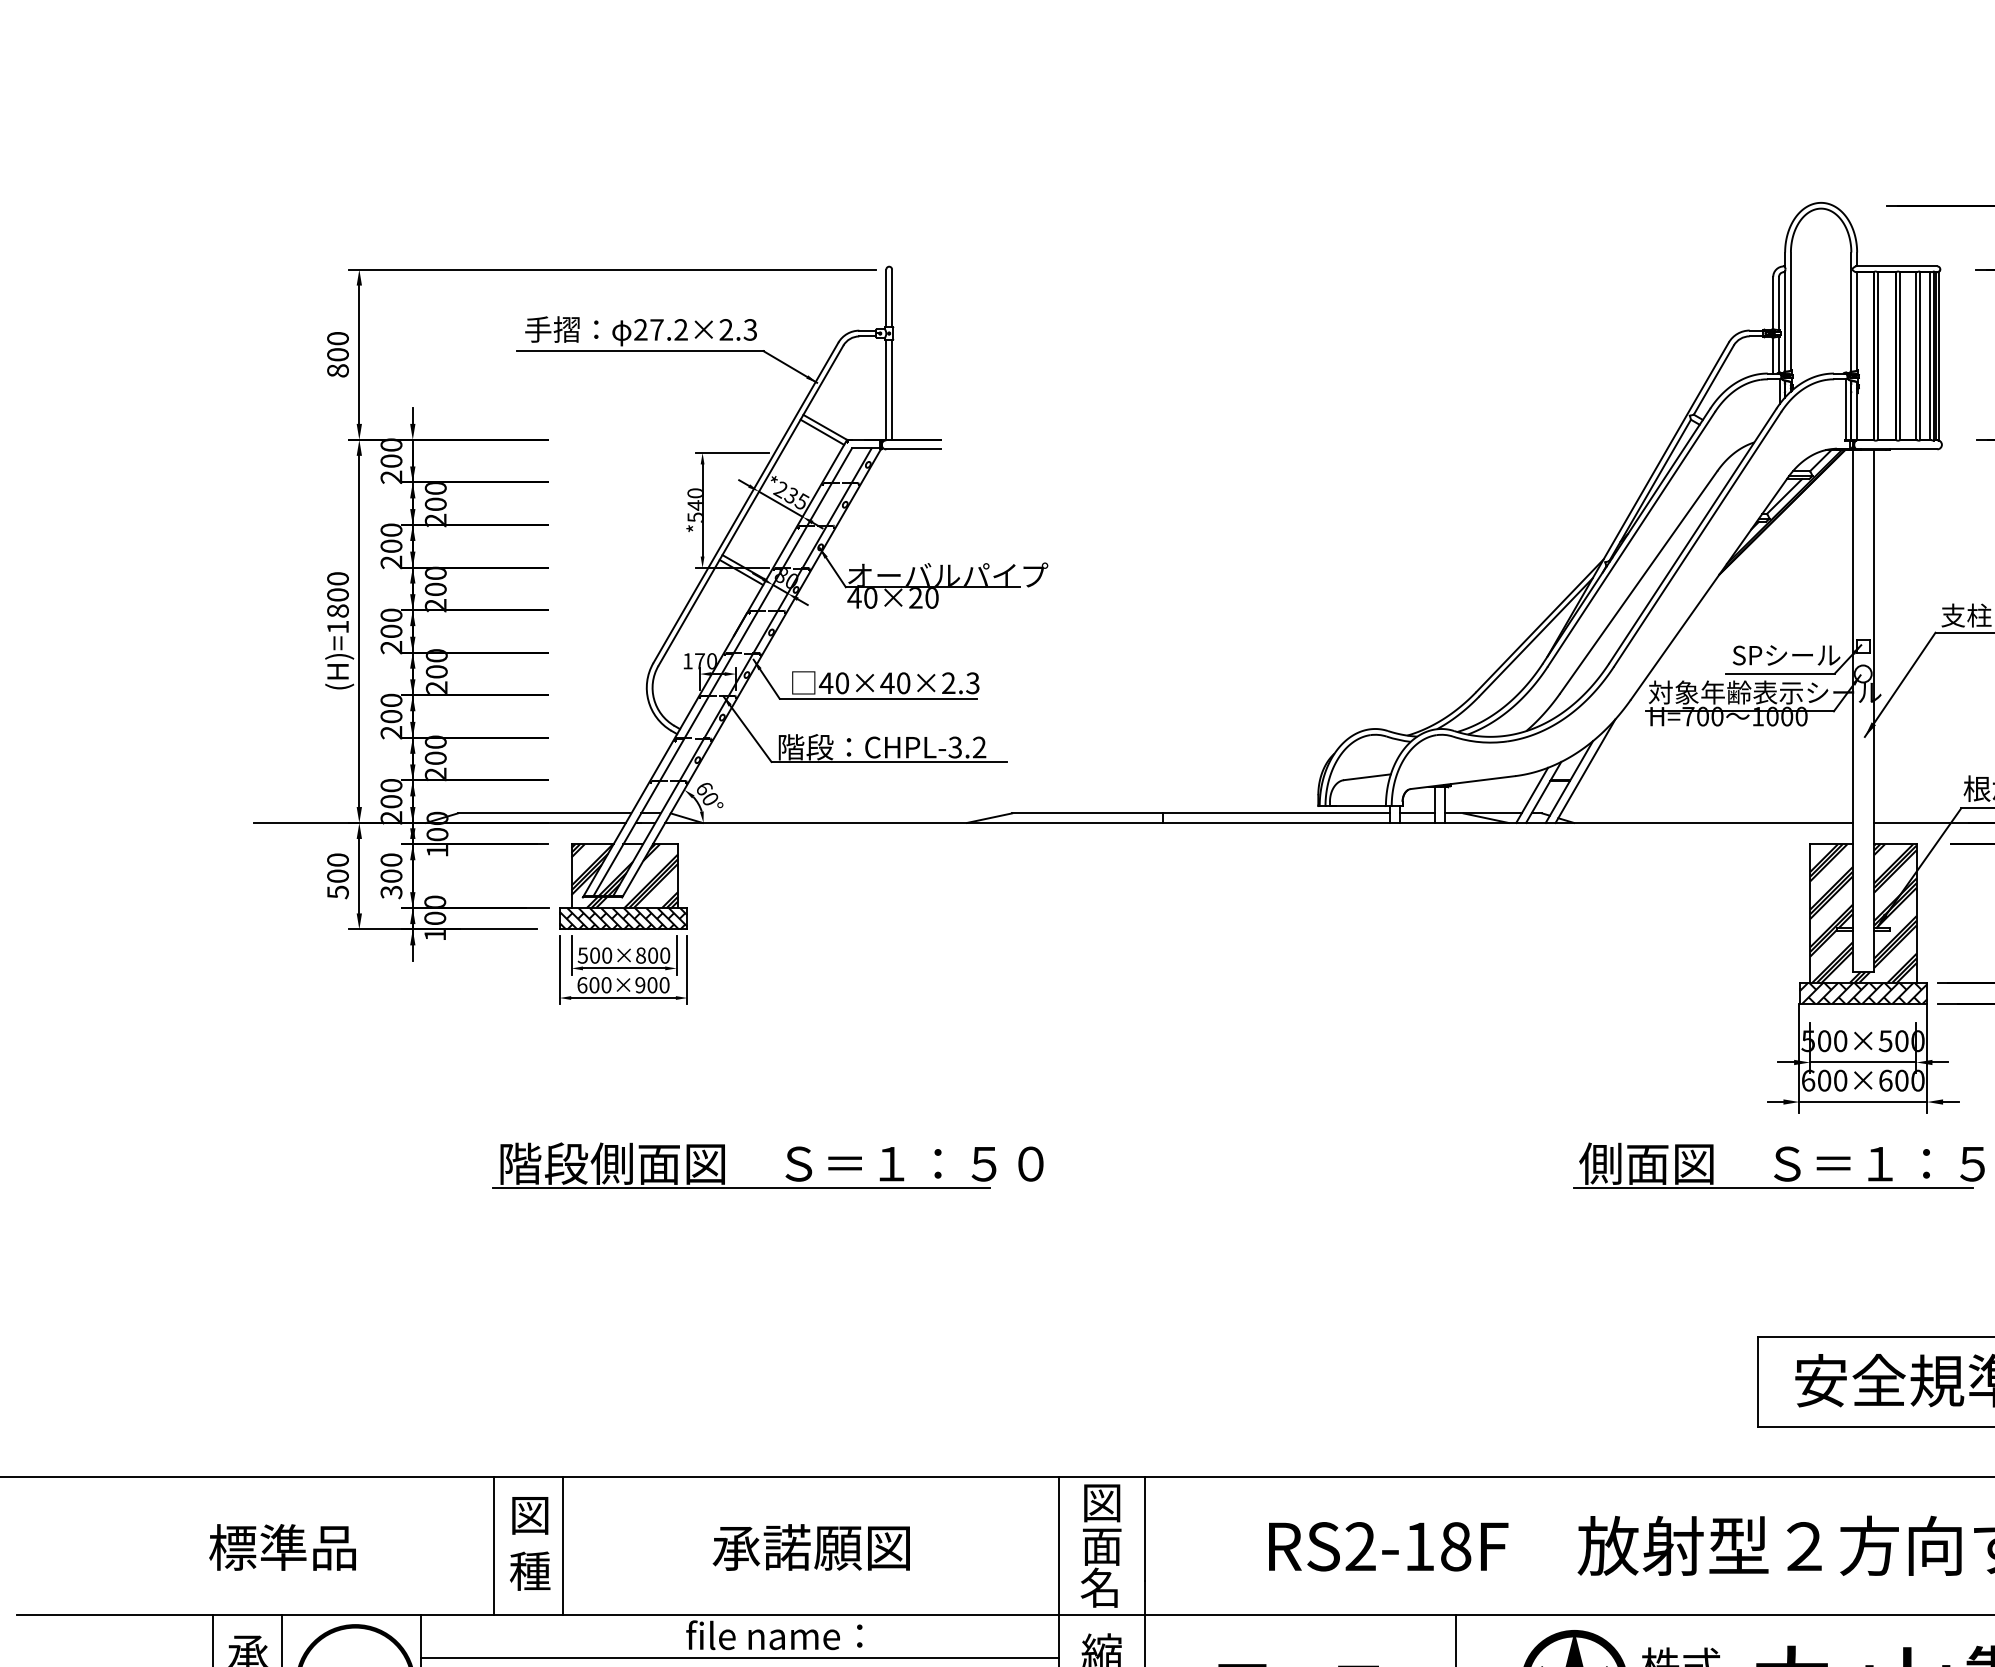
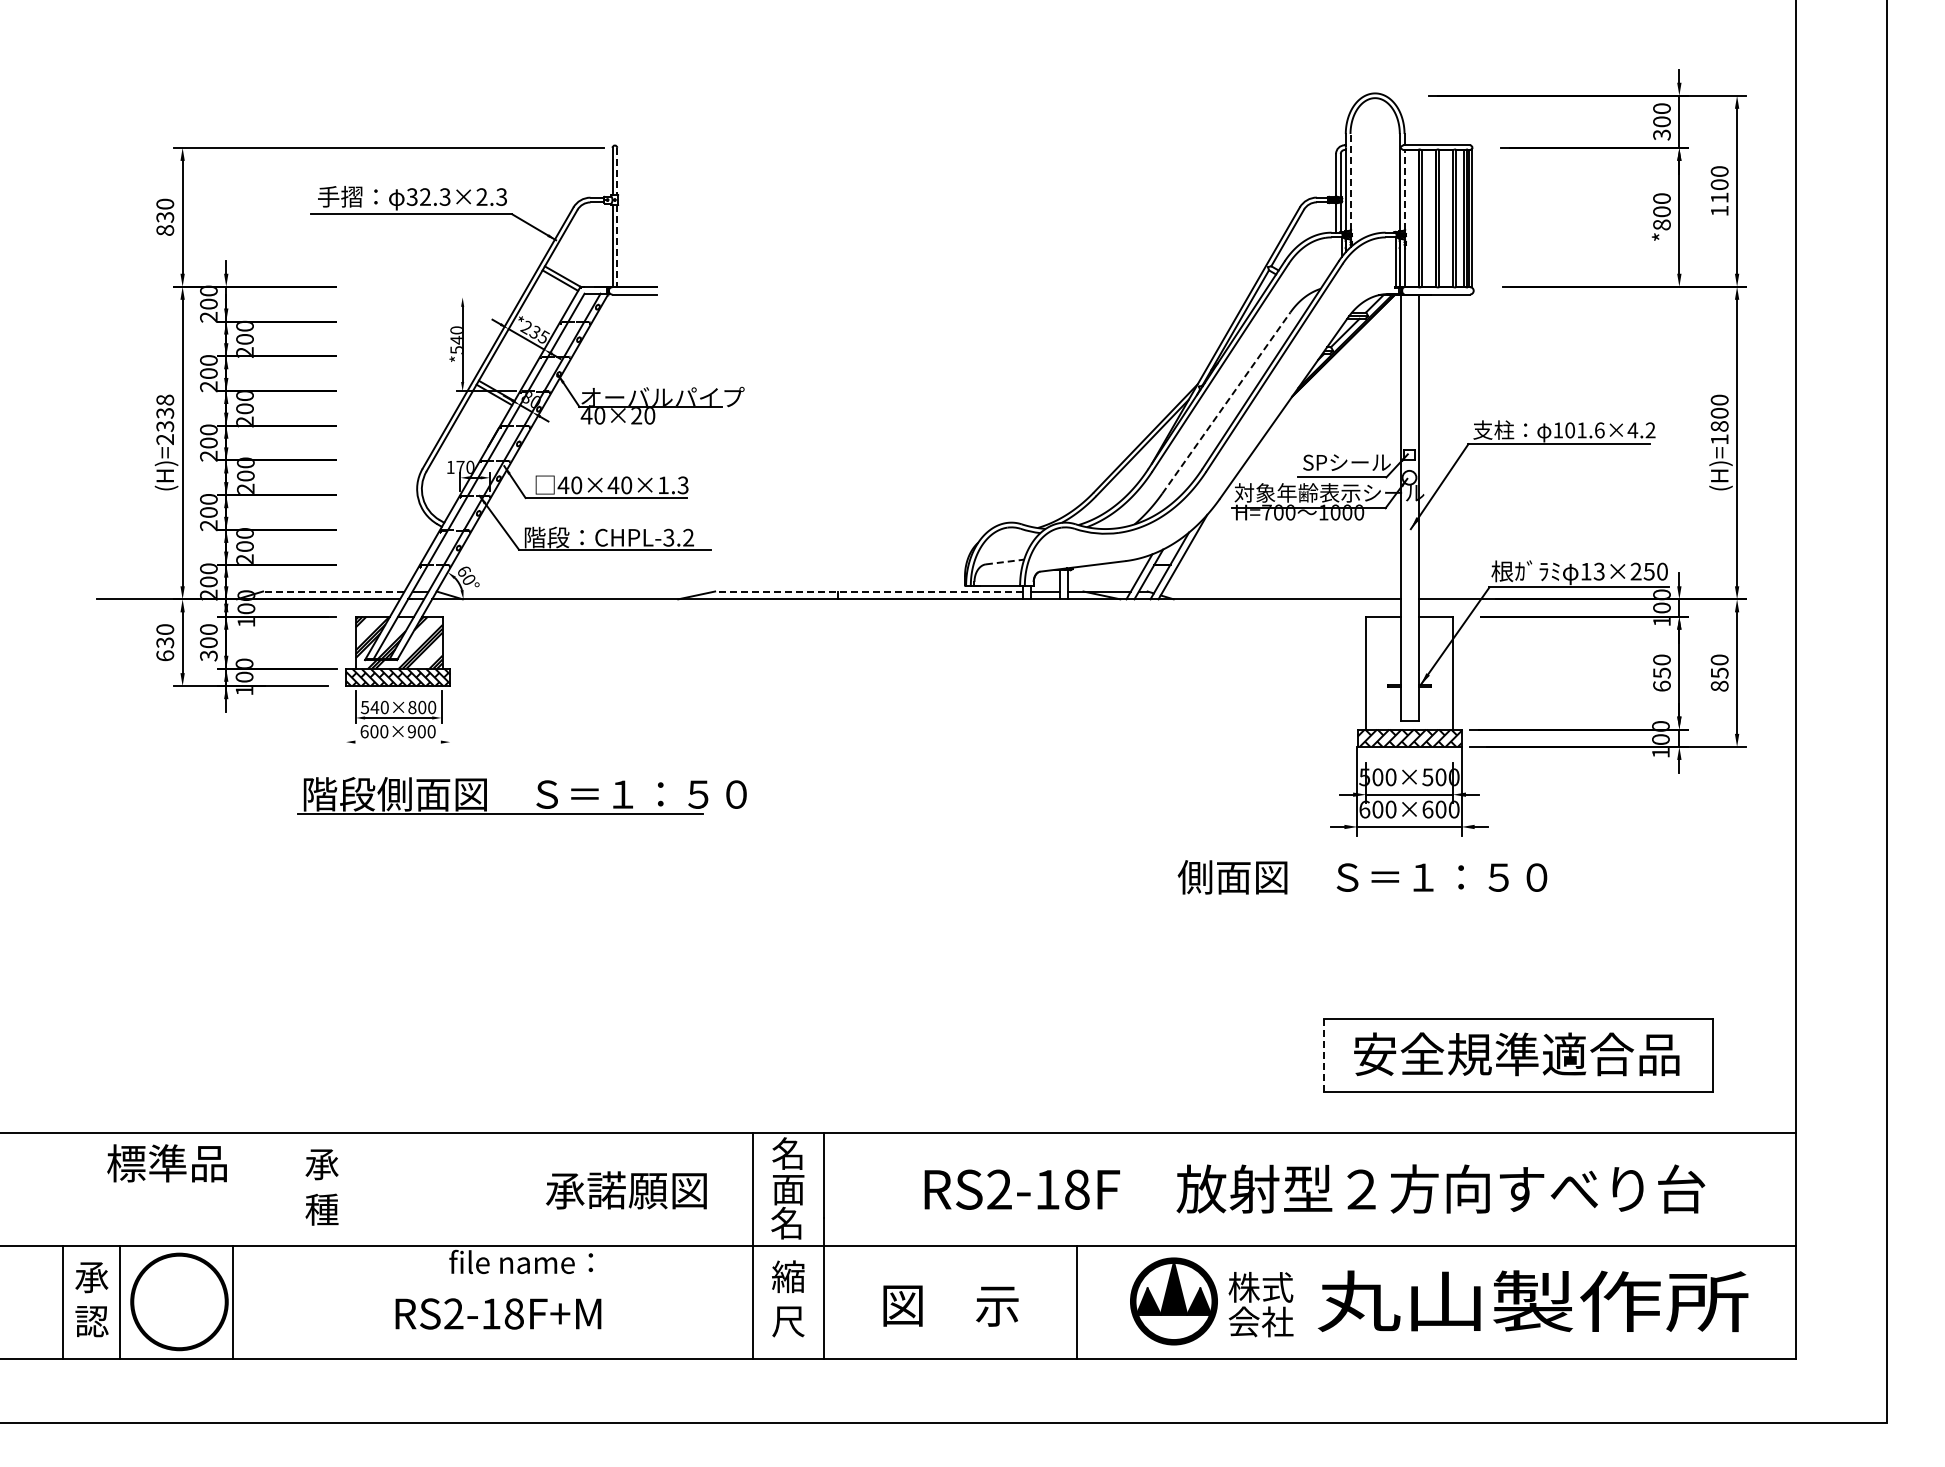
line: (892, 298) -> (617, 171), solid -> dashed
line: (1790, 310) -> (1350, 181), solid -> dashed
line: (1857, 320) -> (1404, 189), solid -> dashed
text: (660, 329) -> (428, 196), 27.2×2.3 -> 32.3×2.3
text: (338, 354) -> (165, 217), 800 -> 830
line: (892, 389) -> (617, 245), solid -> dashed
line: (731, 452) -> (486, 297), removed
line: (1638, 581) -> (1226, 402), solid -> dashed
text: (338, 602) -> (165, 419), (H)=1800 -> (H)=2338
text: (948, 682) -> (663, 484), 40×40×2.3 -> 40×40×1.3
line: (1367, 776) -> (1005, 561), solid -> dashed
line: (543, 813) -> (332, 591), solid -> dashed
line: (1201, 813) -> (869, 591), solid -> dashed
text: (338, 884) -> (165, 649), 500 -> 630
hatch: (1863, 912) -> (1409, 672), removed
text: (594, 955) -> (374, 707), 500×800 -> 540×800
line: (560, 970) -> (346, 719), removed
line: (687, 970) -> (450, 719), removed
line: (622, 998) -> (397, 742), removed
part: (786, 1156) -> (537, 788), moved
line: (1773, 1187) -> (1336, 896), removed
line: (1757, 1382) -> (1323, 1055), solid -> dashed
text: (1100, 1502) -> (787, 1153), 図 -> 名
text: (529, 1515) -> (321, 1164), 図 -> 承
line: (494, 1545) -> (292, 1188), removed
line: (563, 1545) -> (349, 1188), removed
text: (281, 1547) -> (166, 1163), moved
text: (811, 1547) -> (626, 1190), moved
line: (739, 1657) -> (492, 1280), removed

